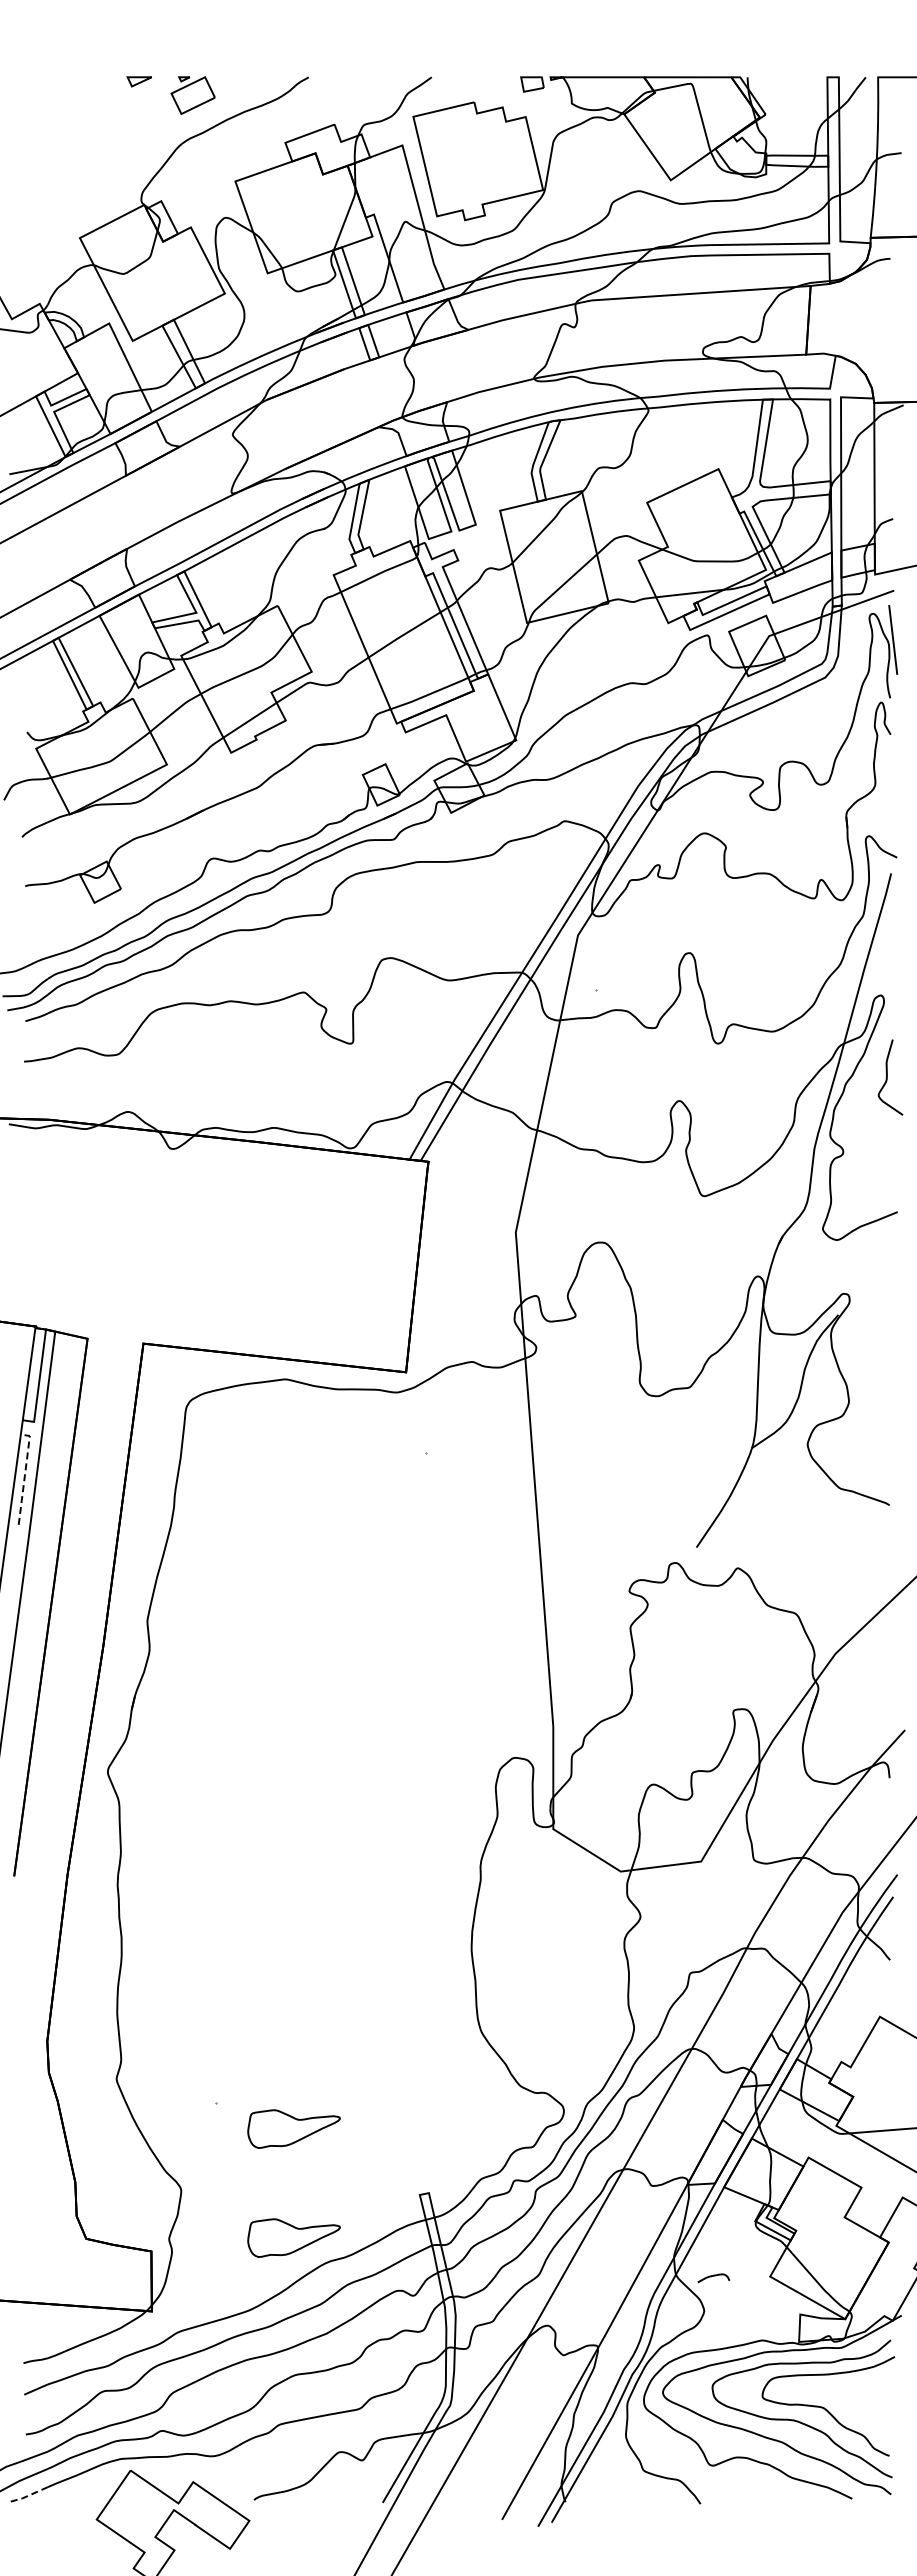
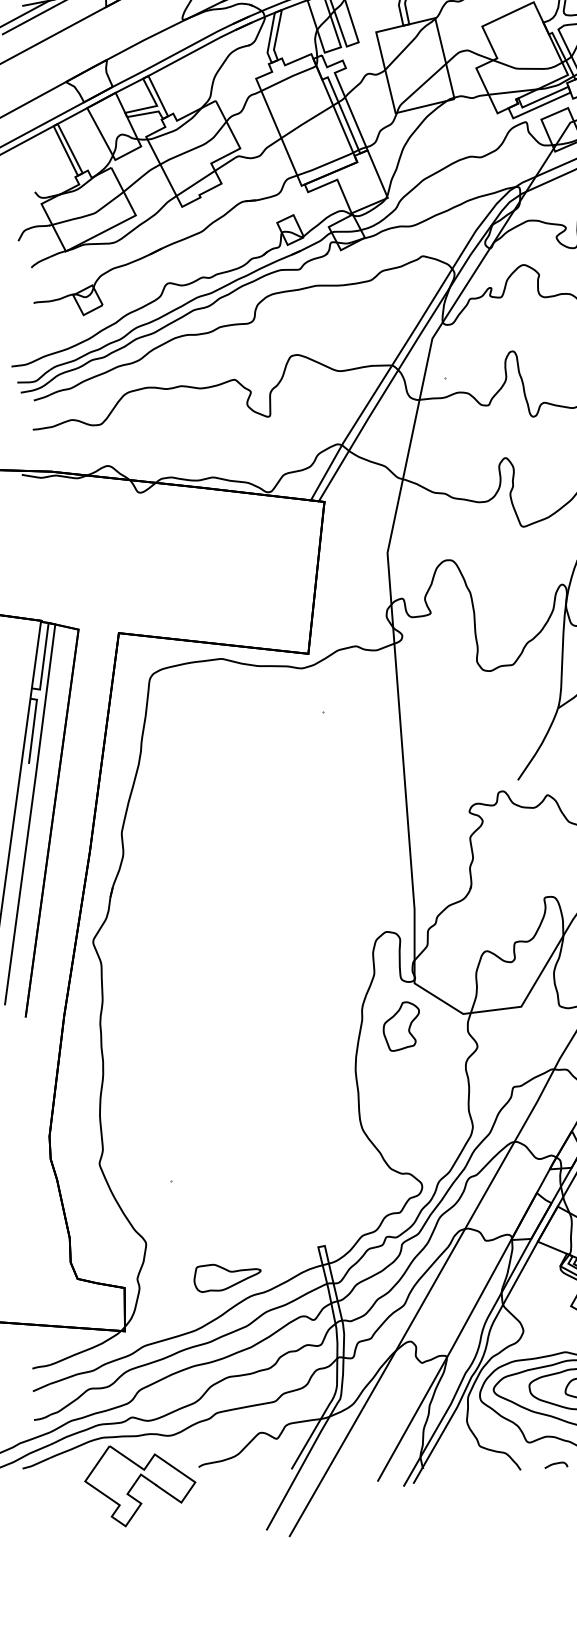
line: (25, 1474) -> (33, 727), dashed -> solid
part: (534, 1888) -> (401, 1026), added
part: (293, 2128) -> (227, 1199), removed
curve: (713, 2276) -> (556, 1464), moved
line: (28, 2495) -> (35, 1464), dashed -> solid

